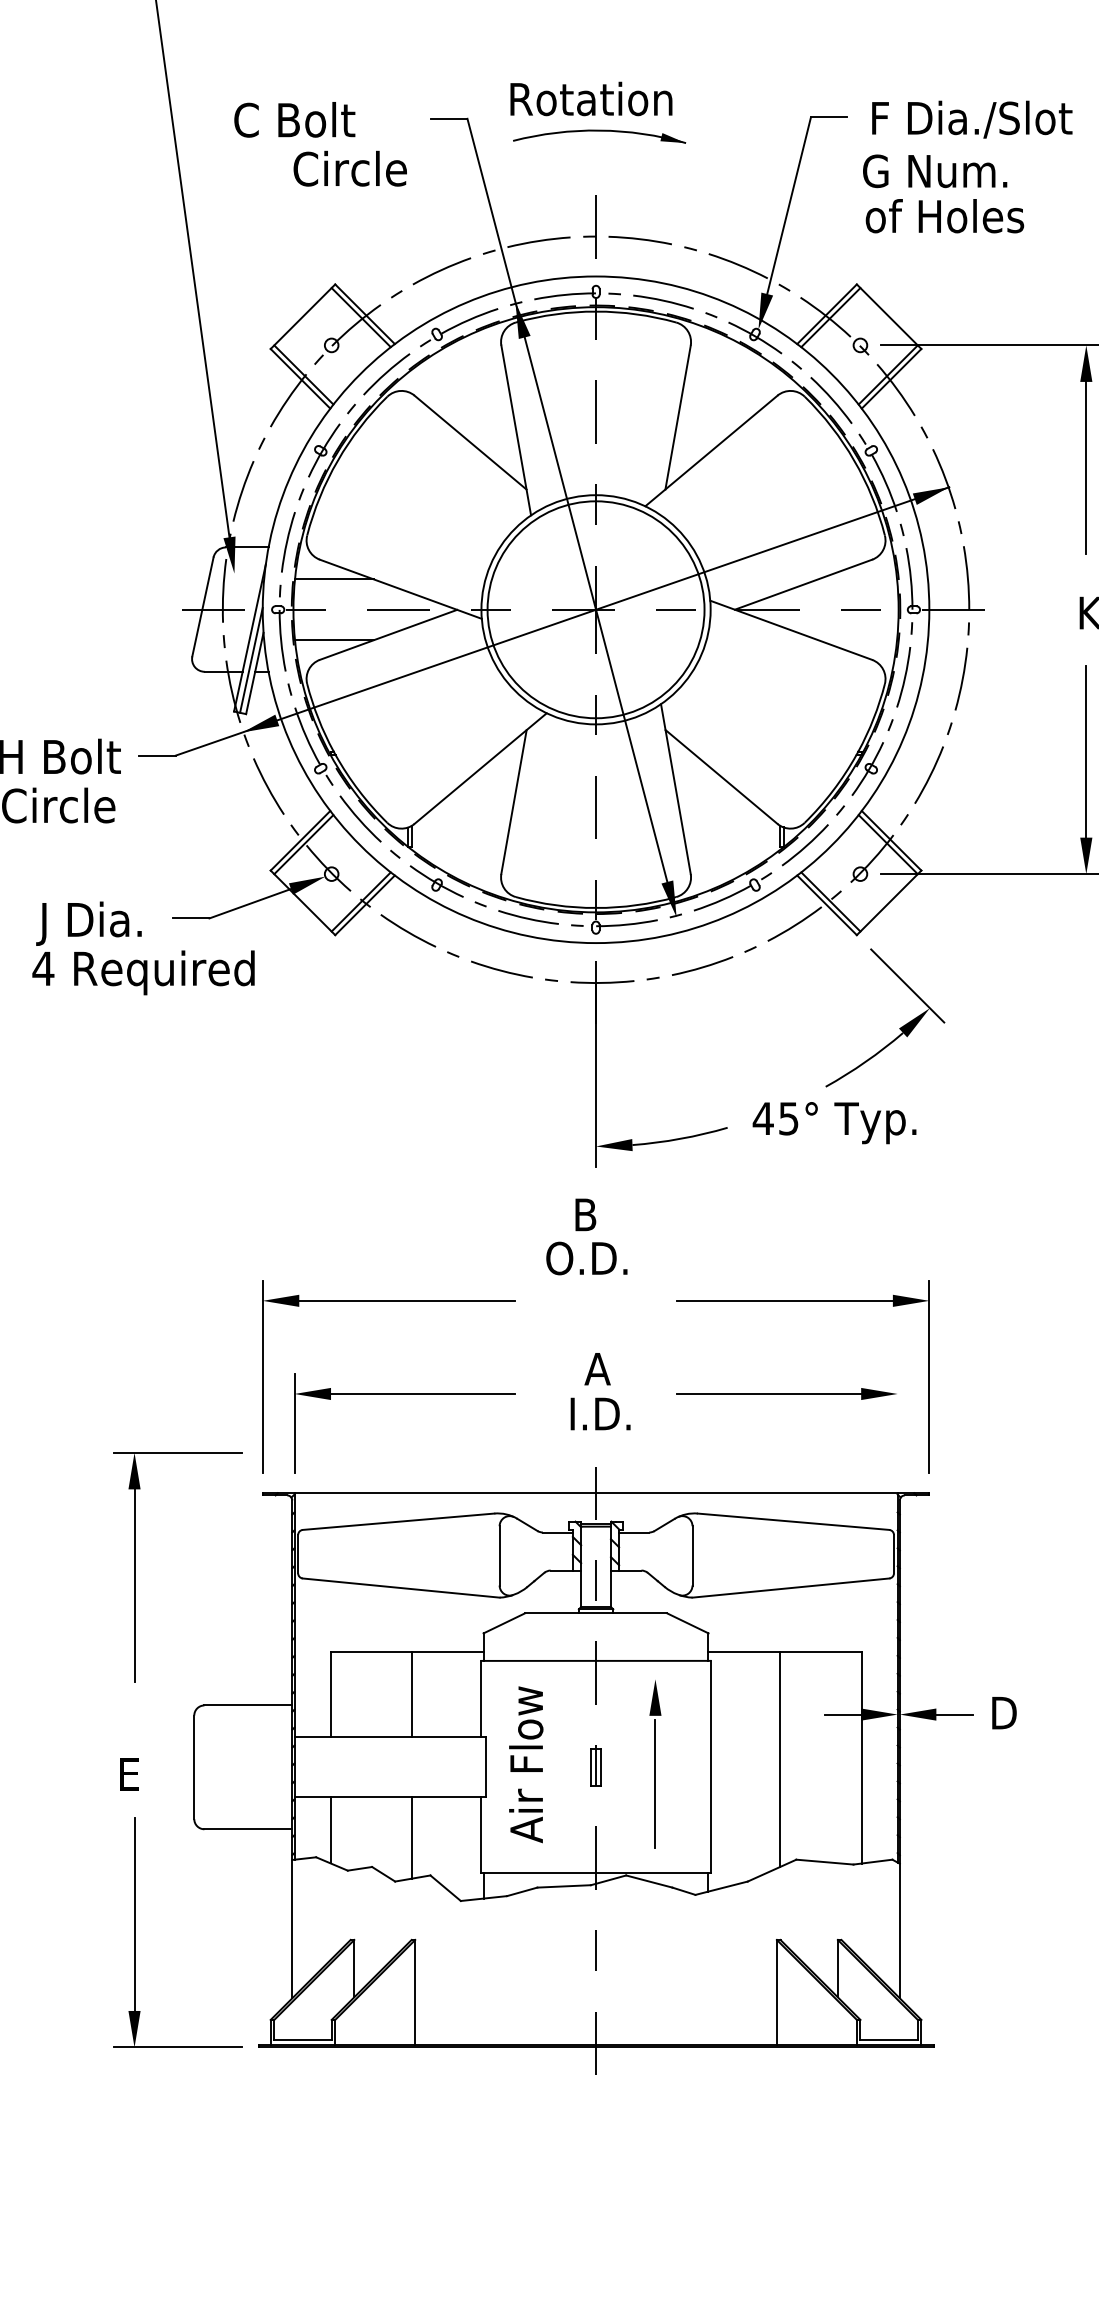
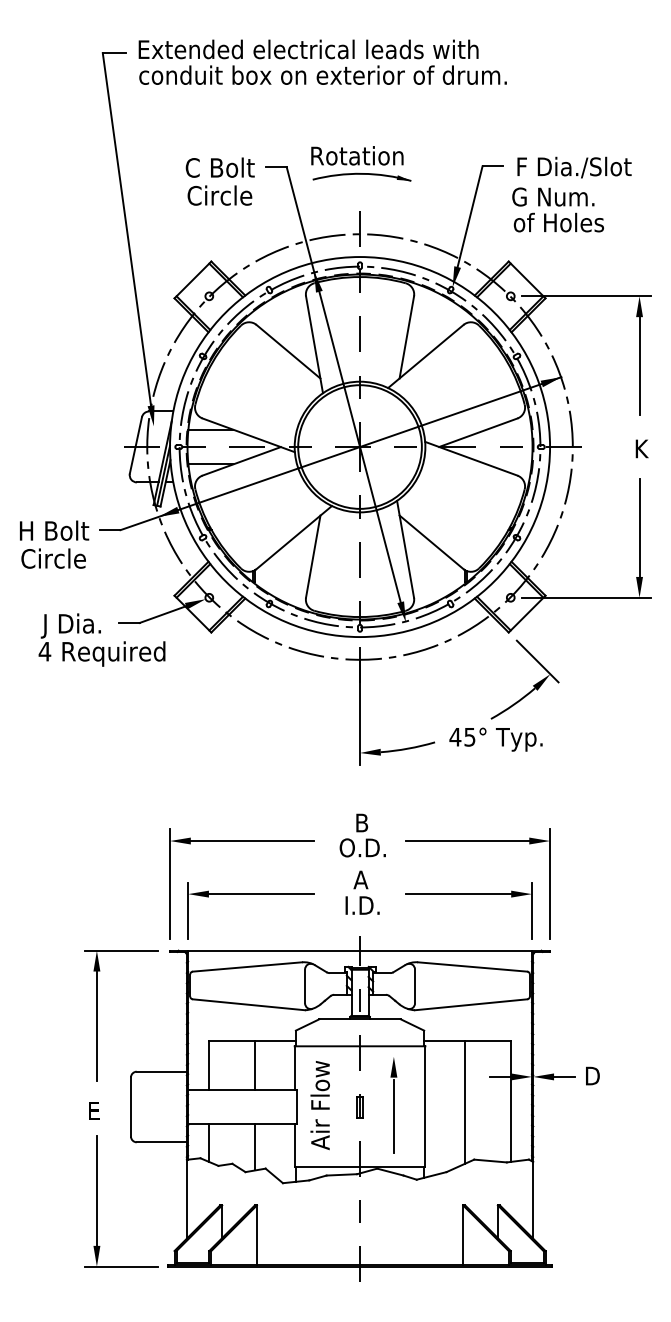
text: (293, 119) -> (219, 167), moved
text: (586, 1236) -> (362, 835), moved
line: (898, 1422) -> (532, 910), added
part: (135, 1566) -> (97, 1015), moved

